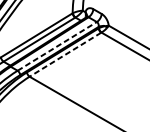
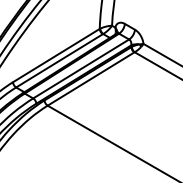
line: (57, 46) -> (81, 68), dashed -> solid
line: (65, 55) -> (91, 79), dashed -> solid

